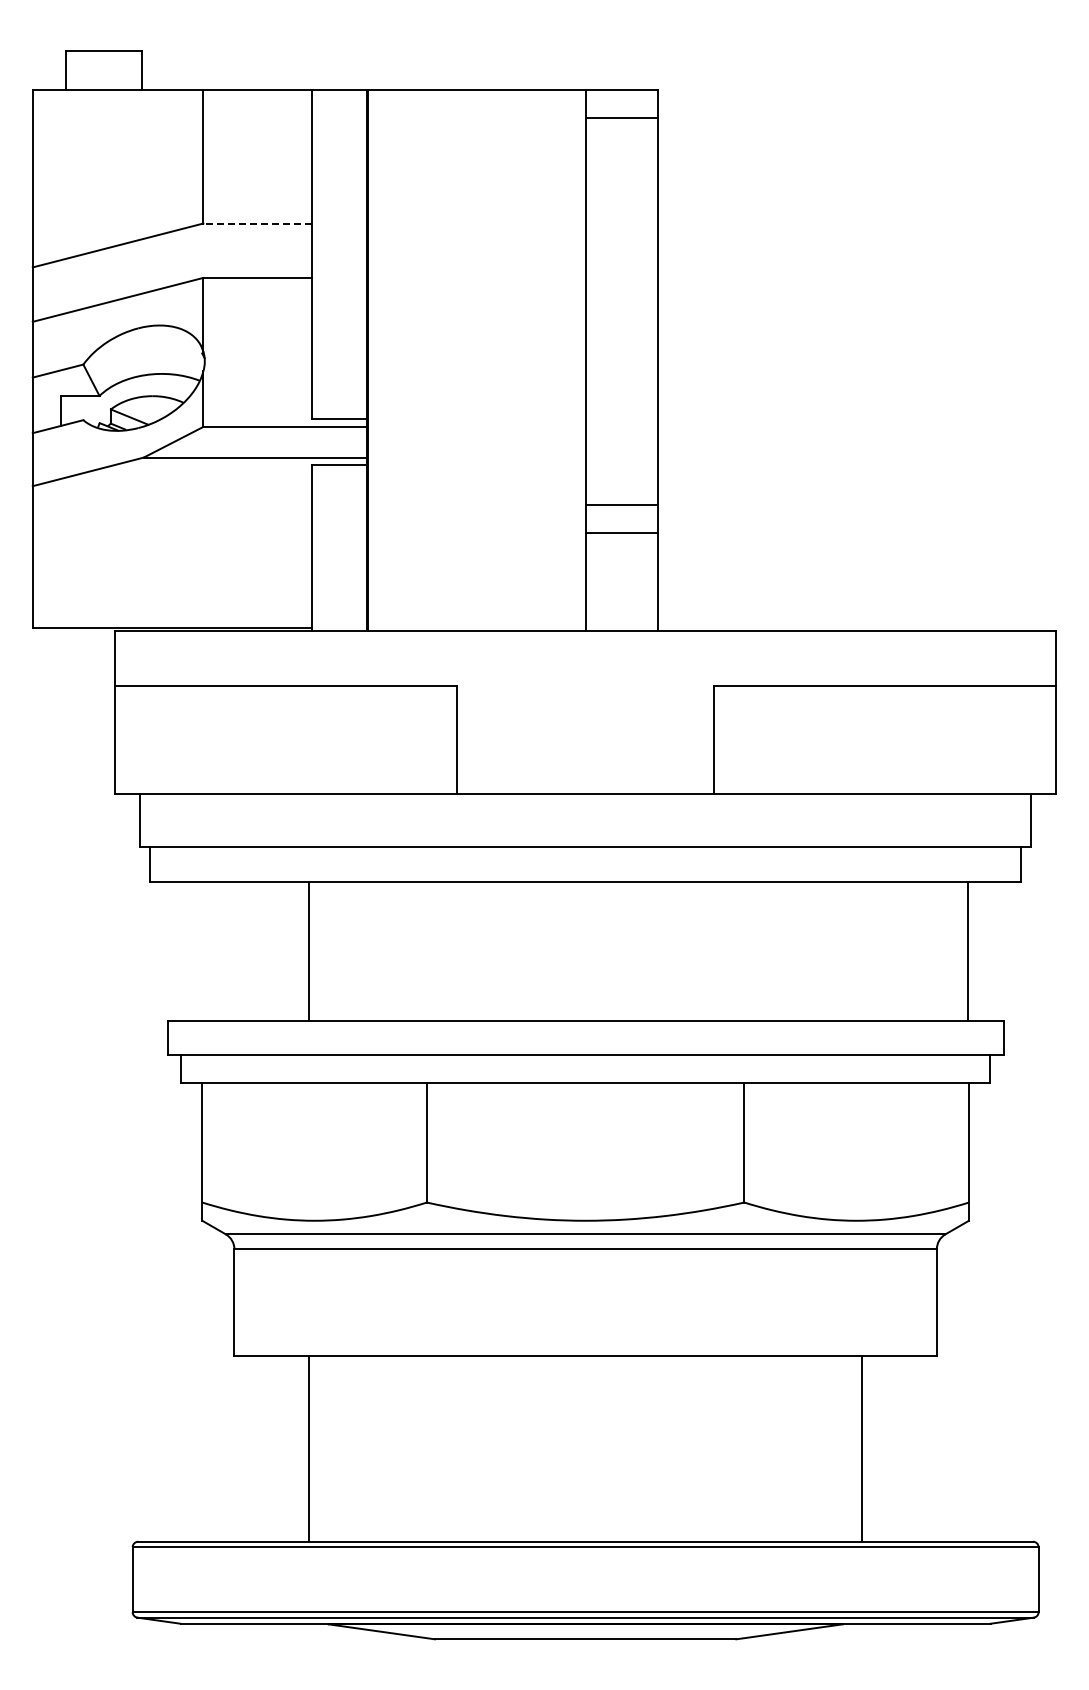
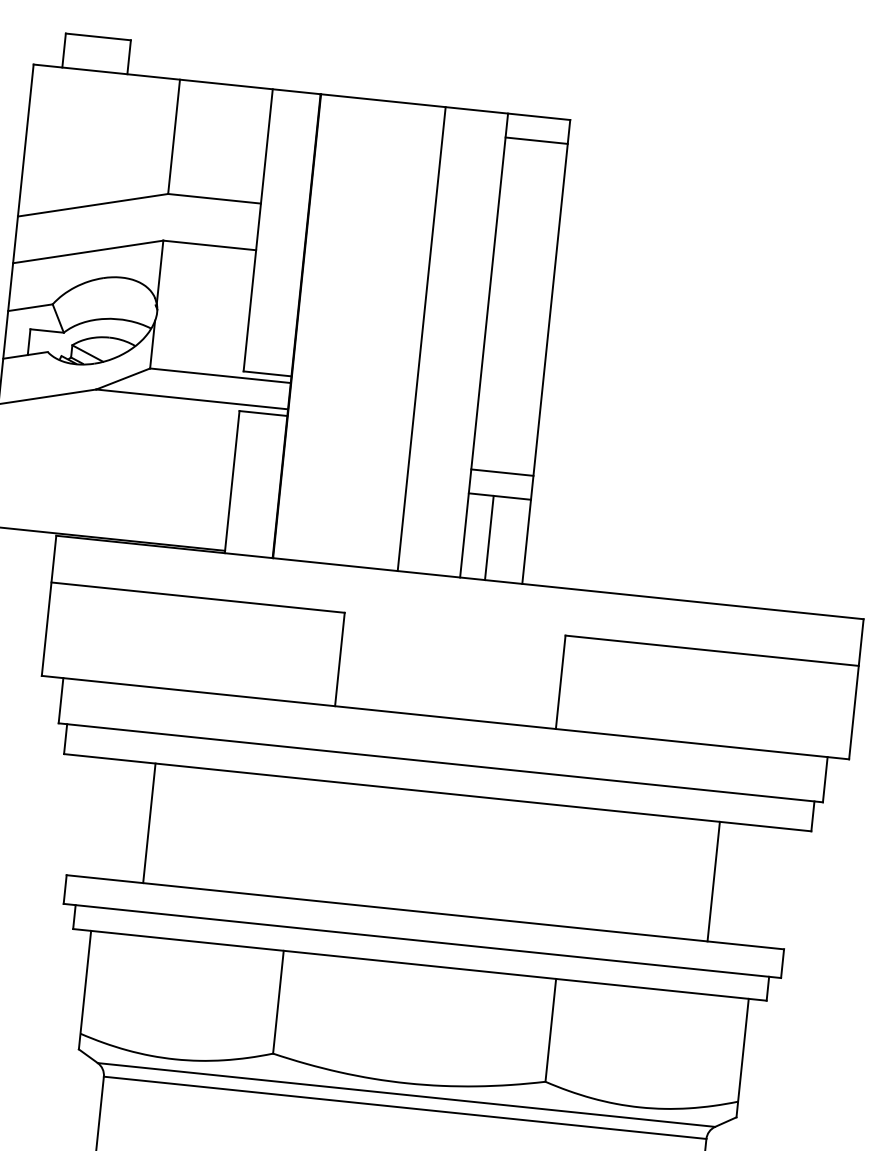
line: (256, 223) -> (213, 198), dashed -> solid
line: (513, 360) -> (422, 338), added
line: (614, 581) -> (489, 537), added
line: (308, 951) -> (149, 823), moved
line: (967, 951) -> (713, 881), moved

